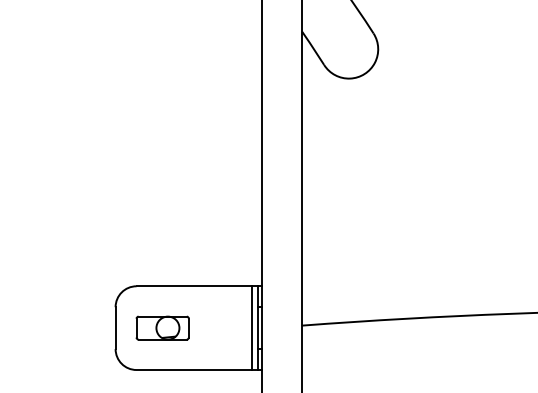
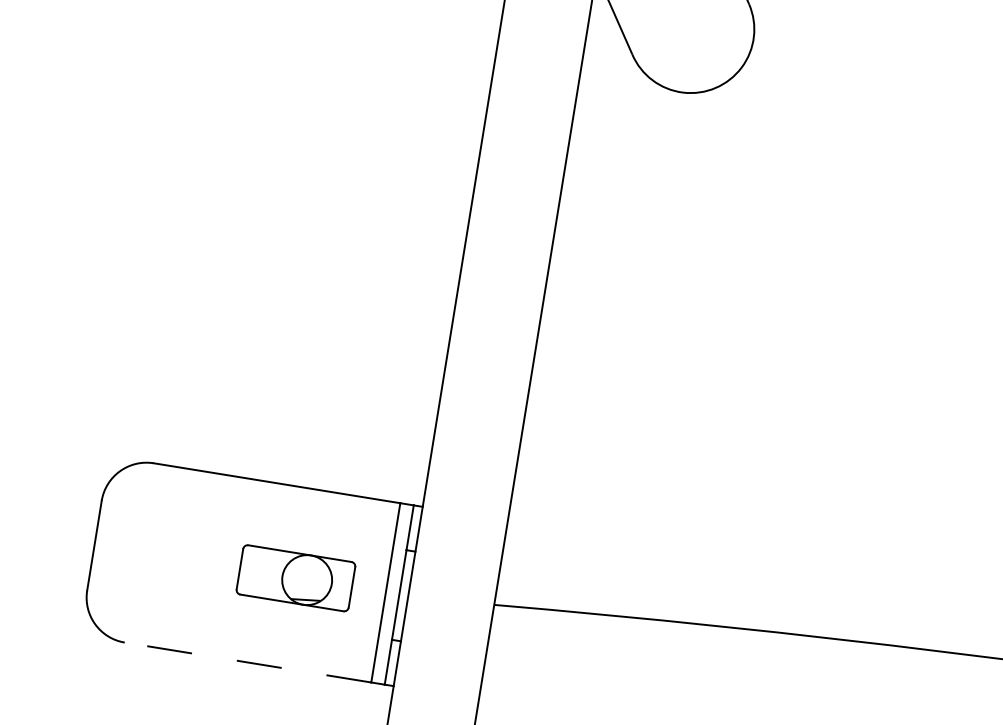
part: (162, 327) -> (295, 576), moved
line: (194, 370) -> (248, 663), solid -> dashed

